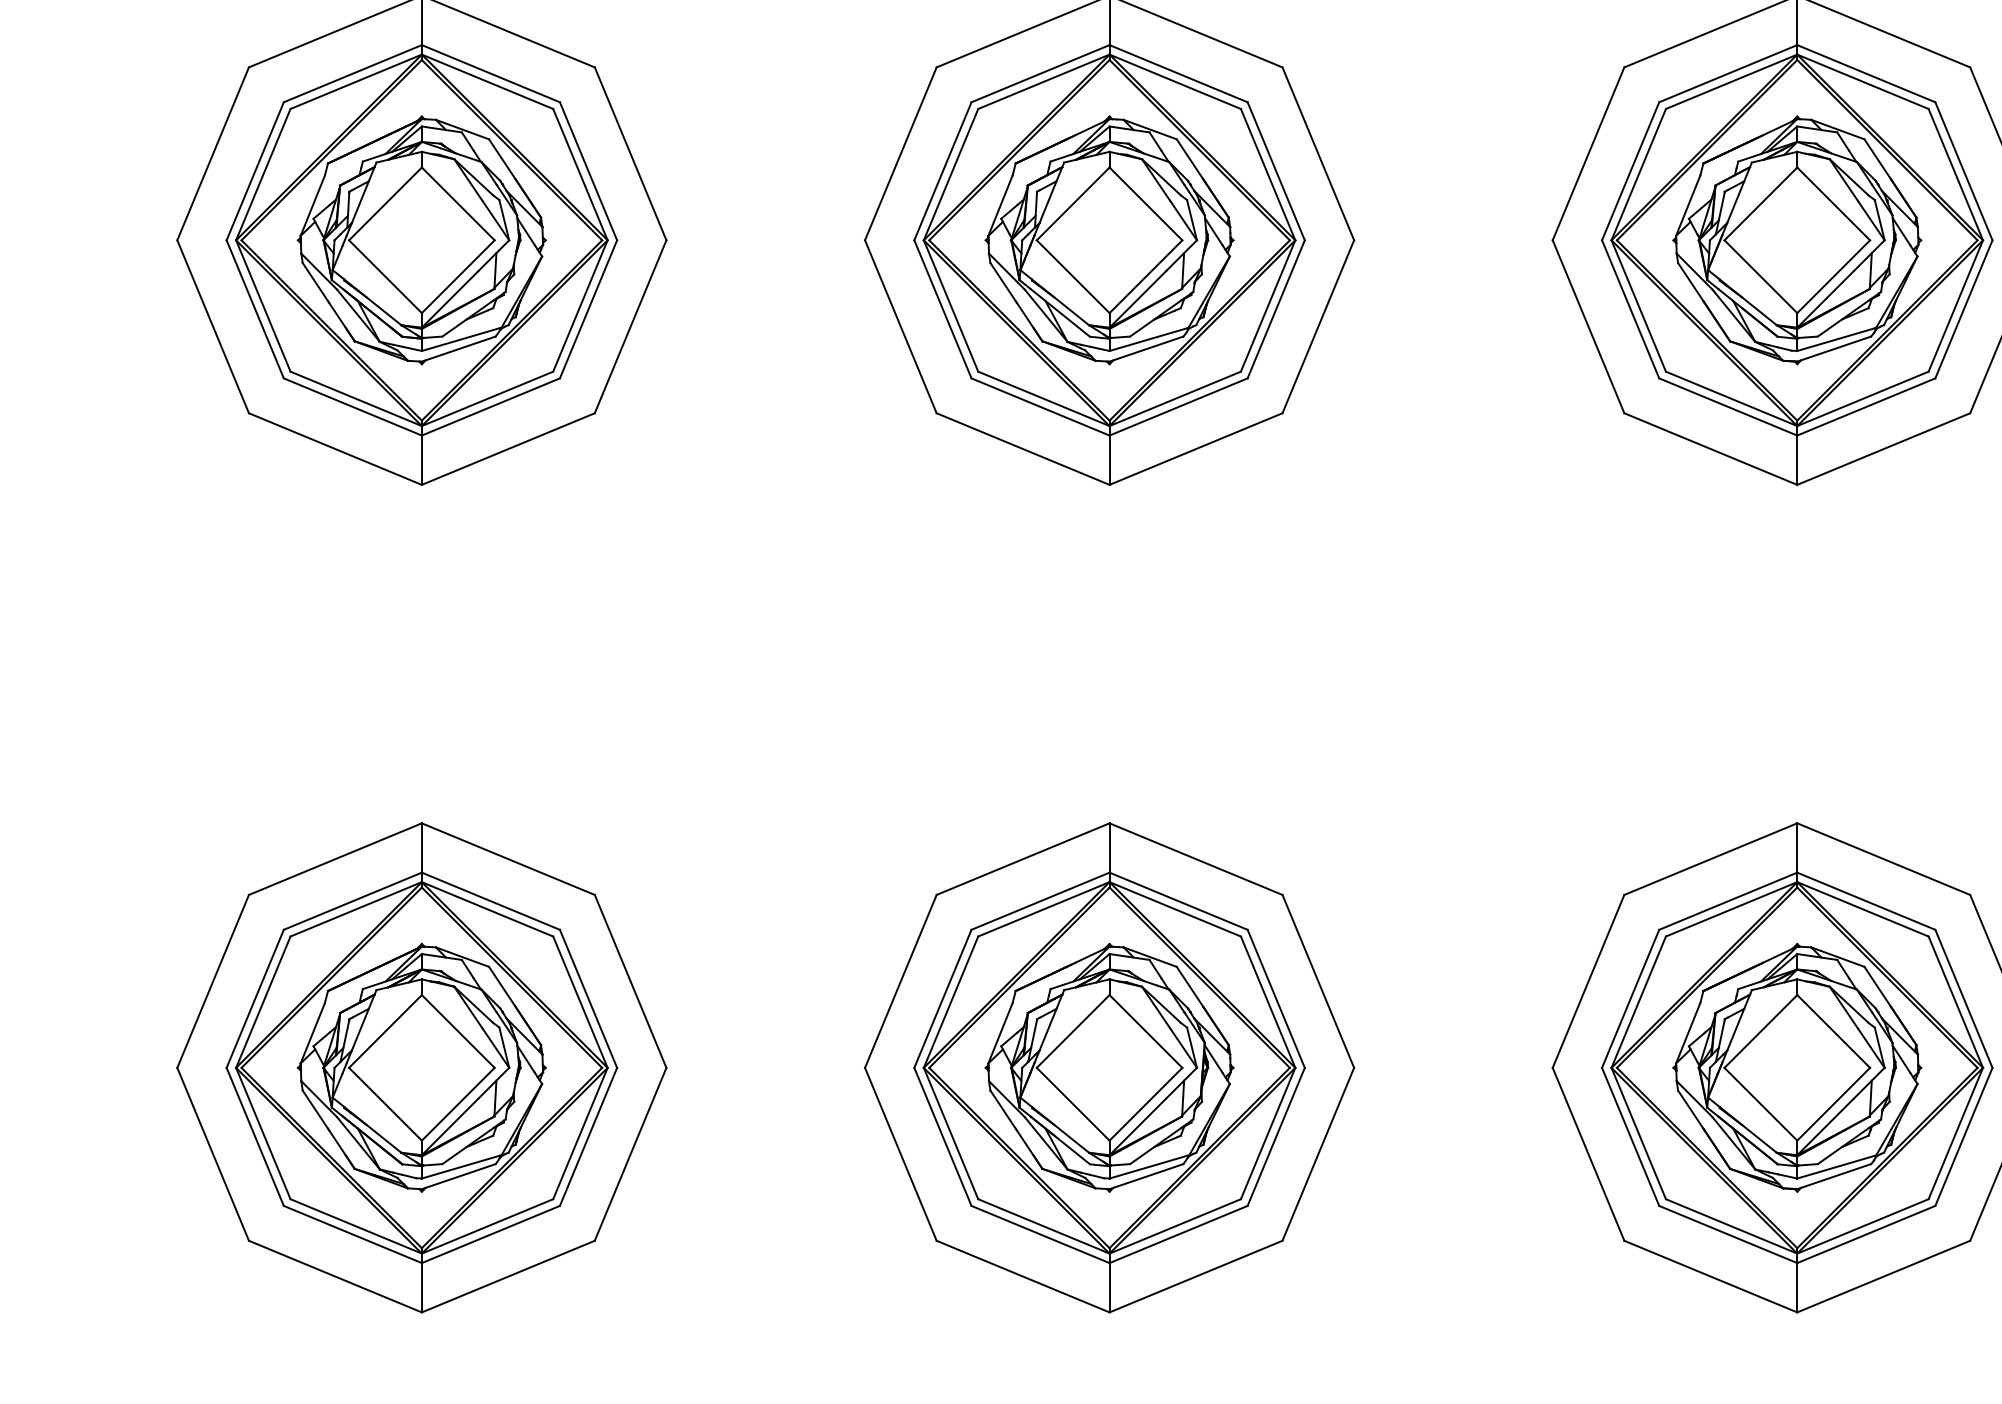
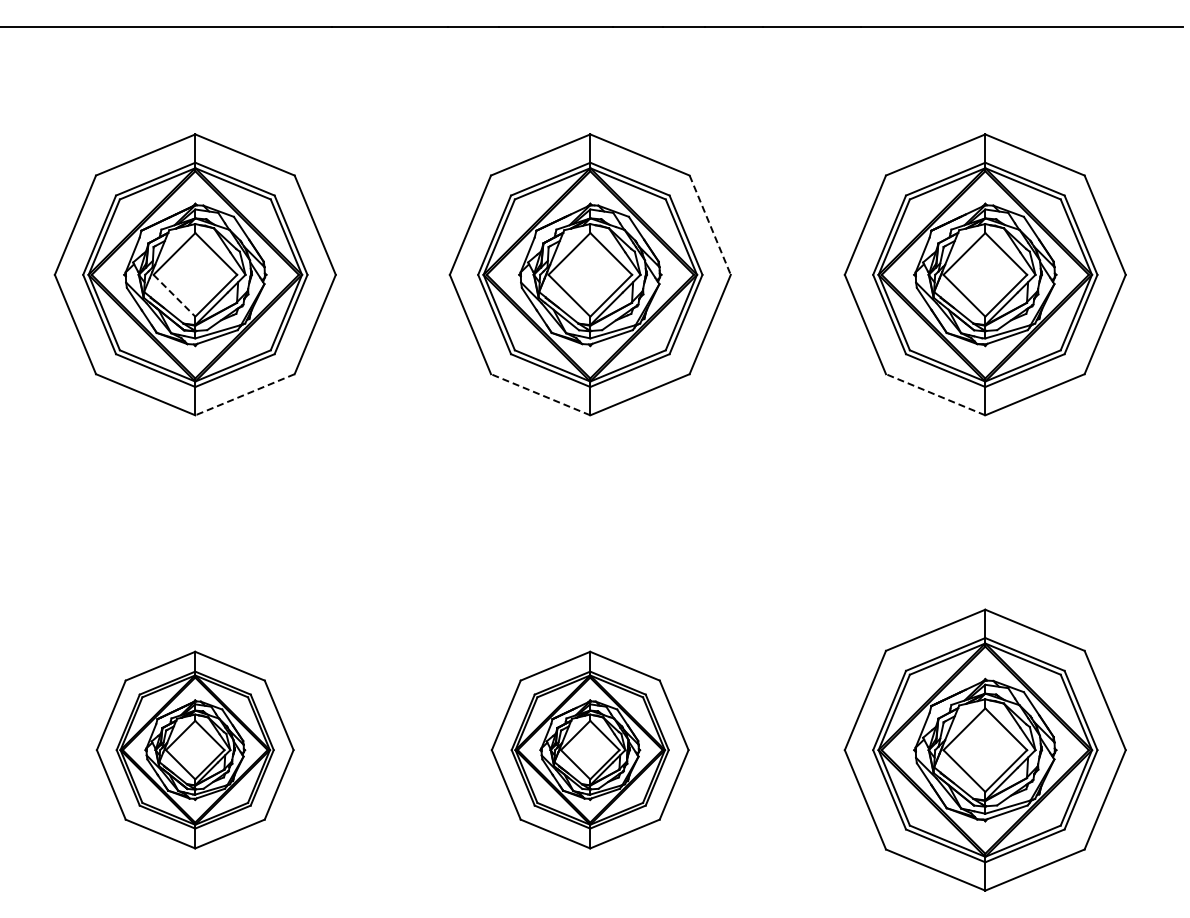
line: (1318, 154) -> (710, 225), solid -> dashed
line: (385, 276) -> (174, 295), solid -> dashed
line: (509, 448) -> (245, 394), solid -> dashed
line: (1022, 448) -> (540, 394), solid -> dashed
line: (1710, 448) -> (935, 394), solid -> dashed
part: (420, 1066) -> (194, 749), size x0.7
part: (1108, 1066) -> (589, 749), size x0.7

